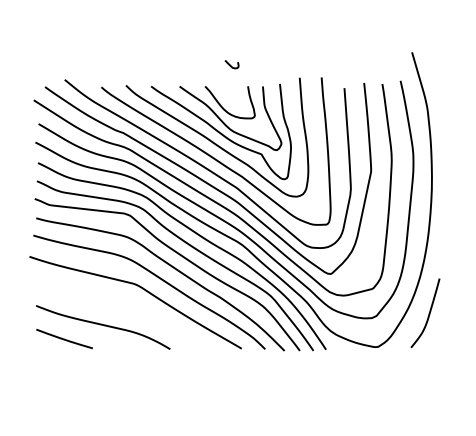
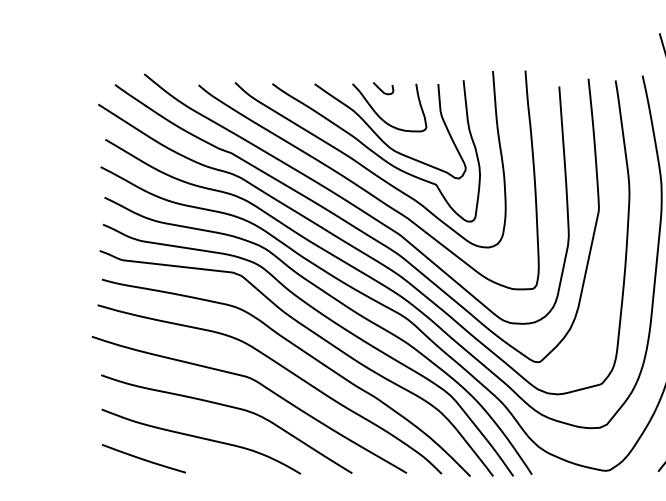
curve: (230, 64) -> (381, 88), moved
curve: (124, 305) -> (232, 409), added

